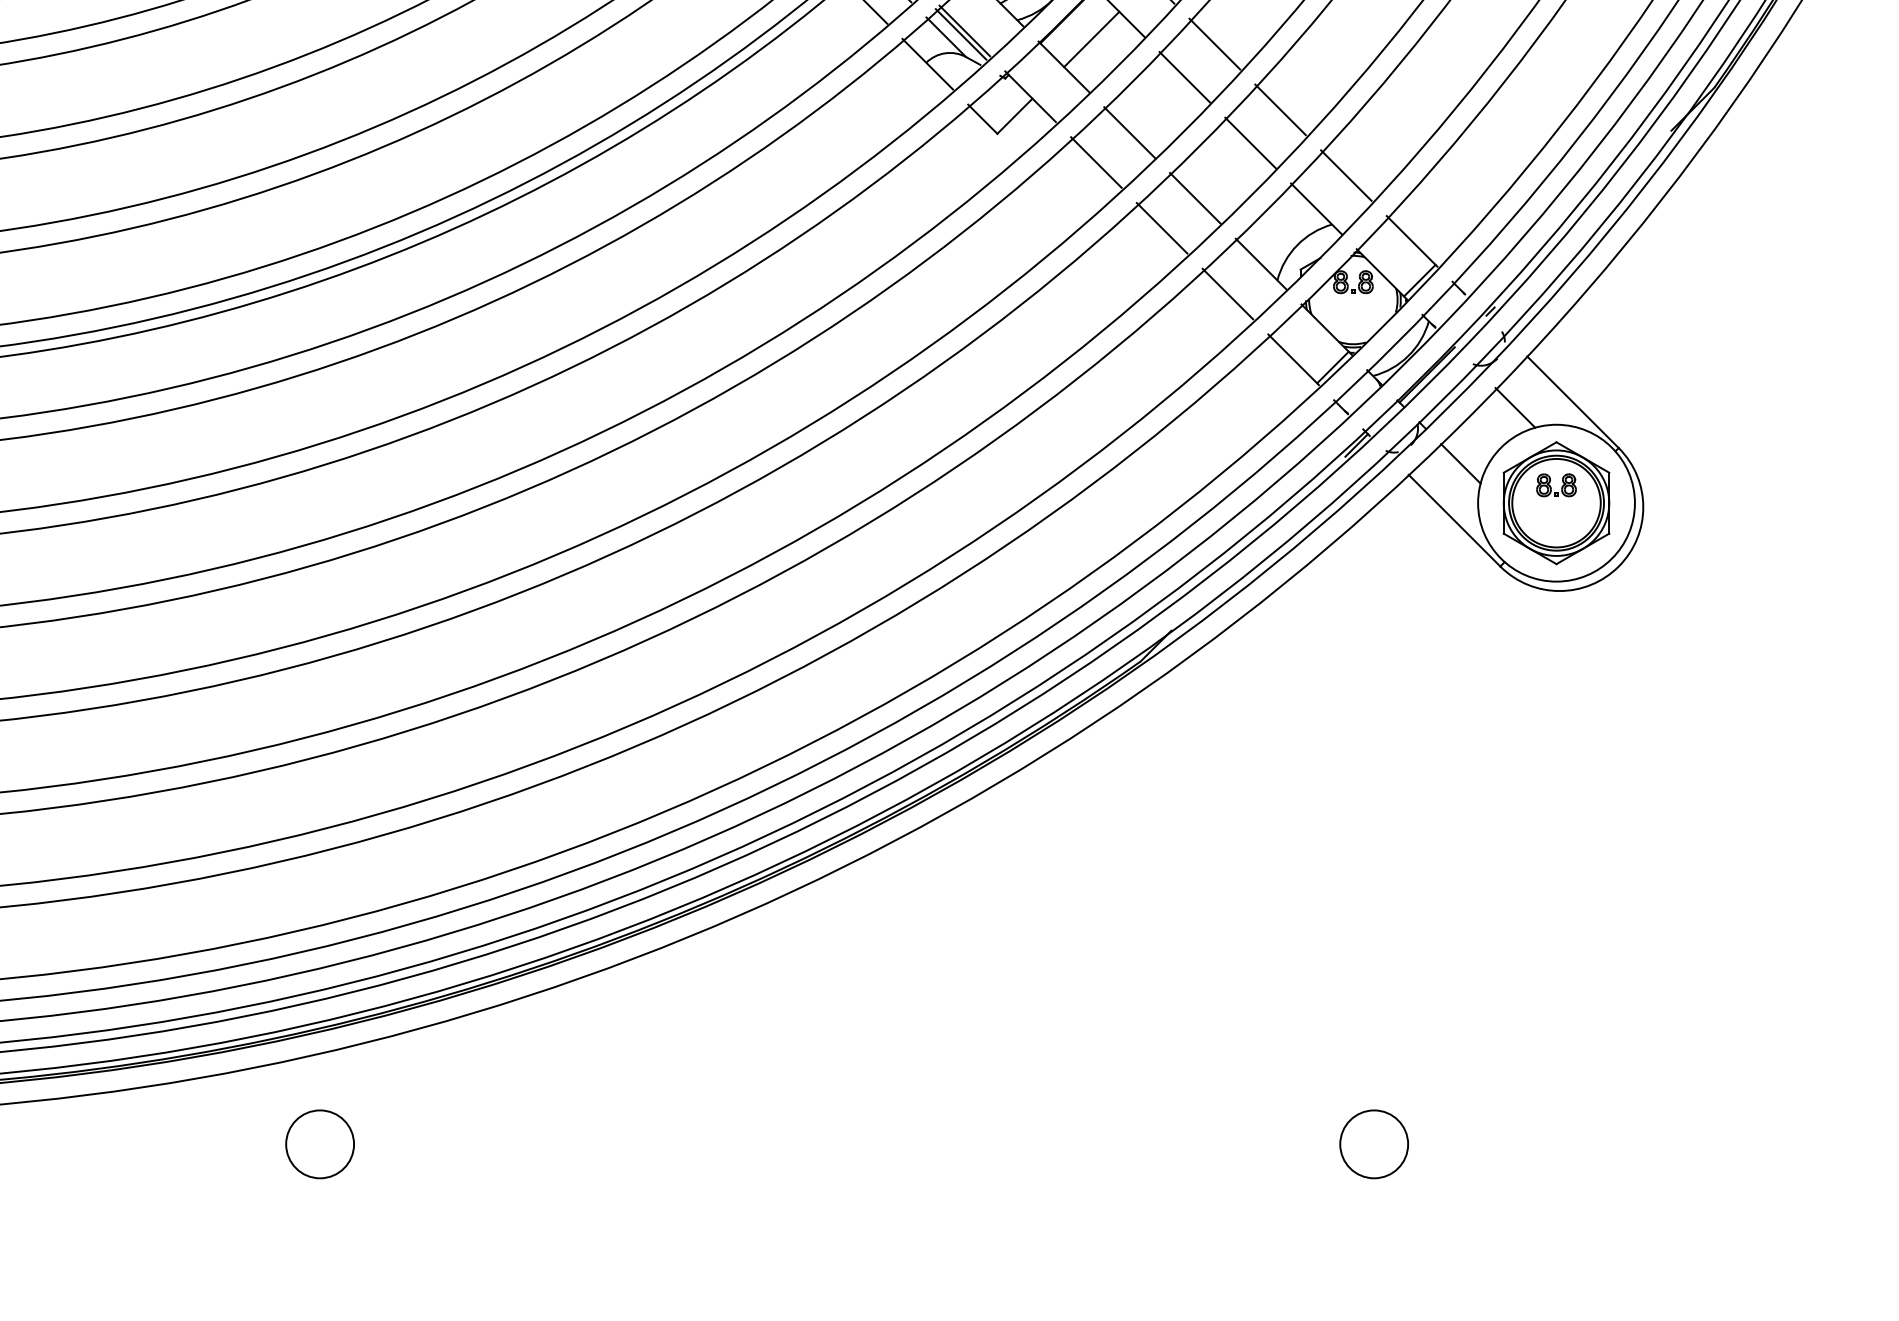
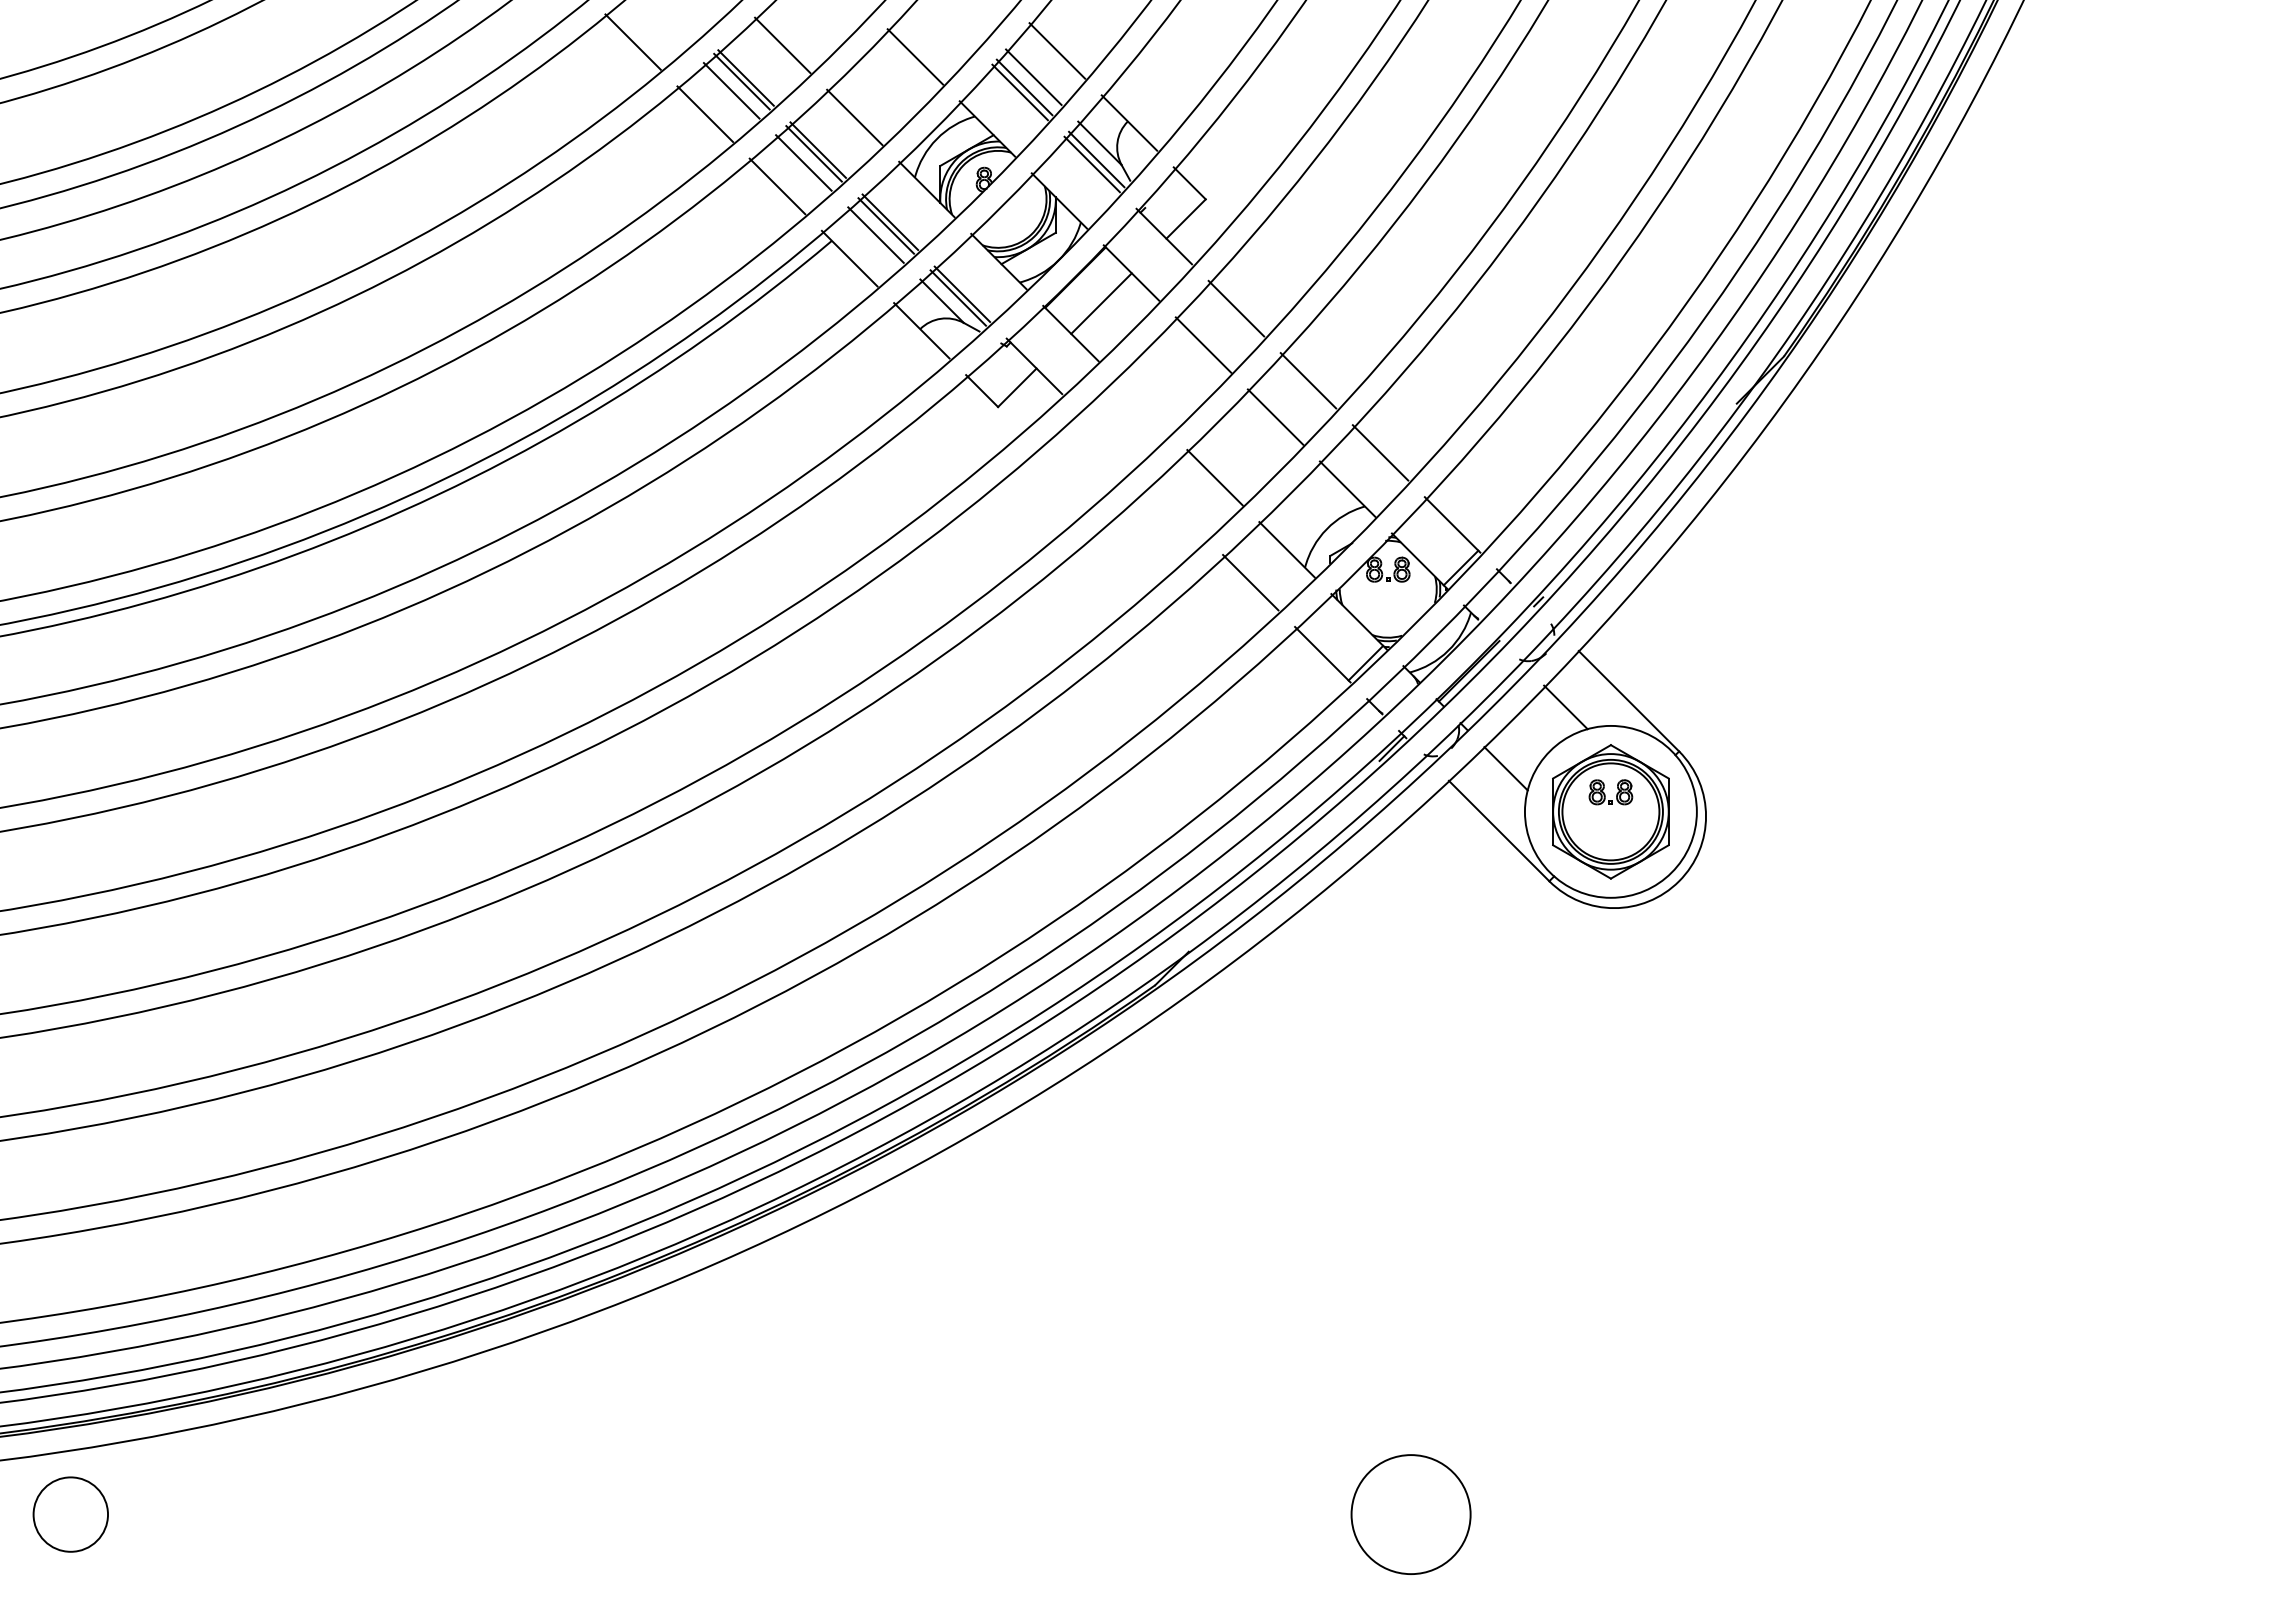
line: (1129, 132) -> (1142, 405), removed
line: (1096, 162) -> (1106, 438), removed
line: (1161, 228) -> (1178, 510), removed
circle: (319, 1144) -> (70, 1514), moved
circle: (1373, 1144) -> (1410, 1514), size x1.6

